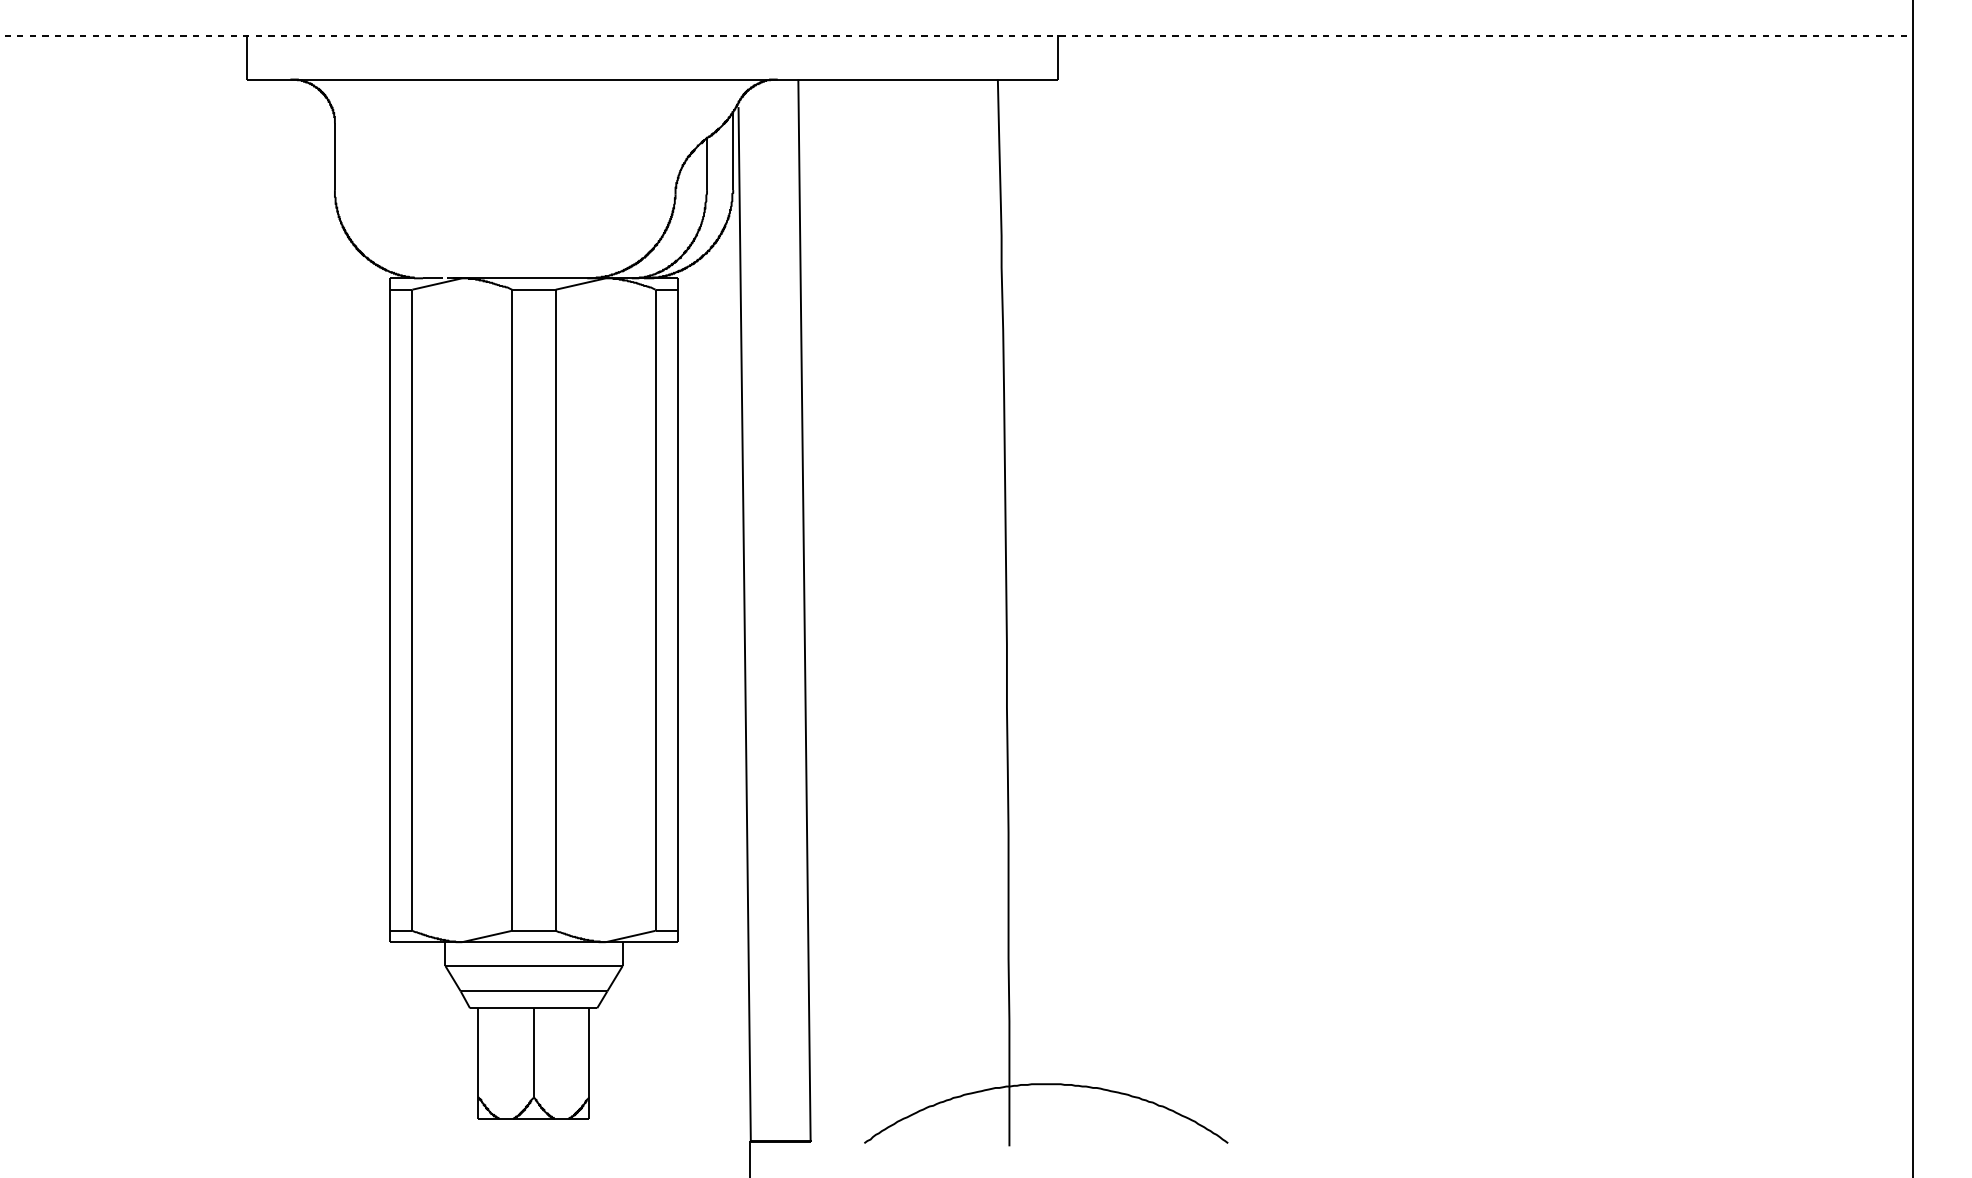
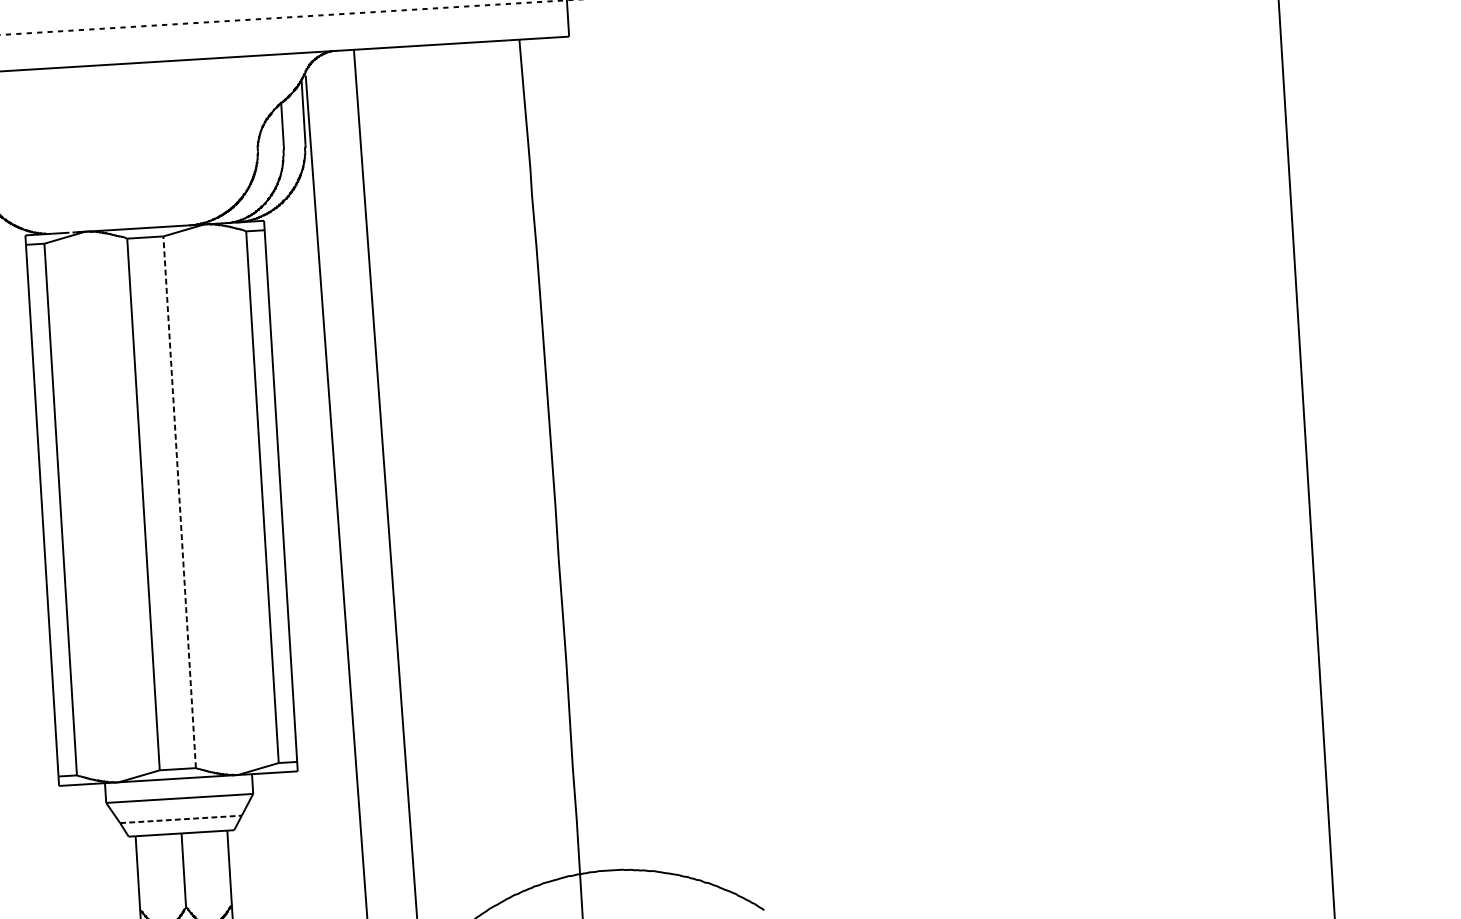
line: (555, 610) -> (179, 502), solid -> dashed
line: (534, 991) -> (181, 819), solid -> dashed

